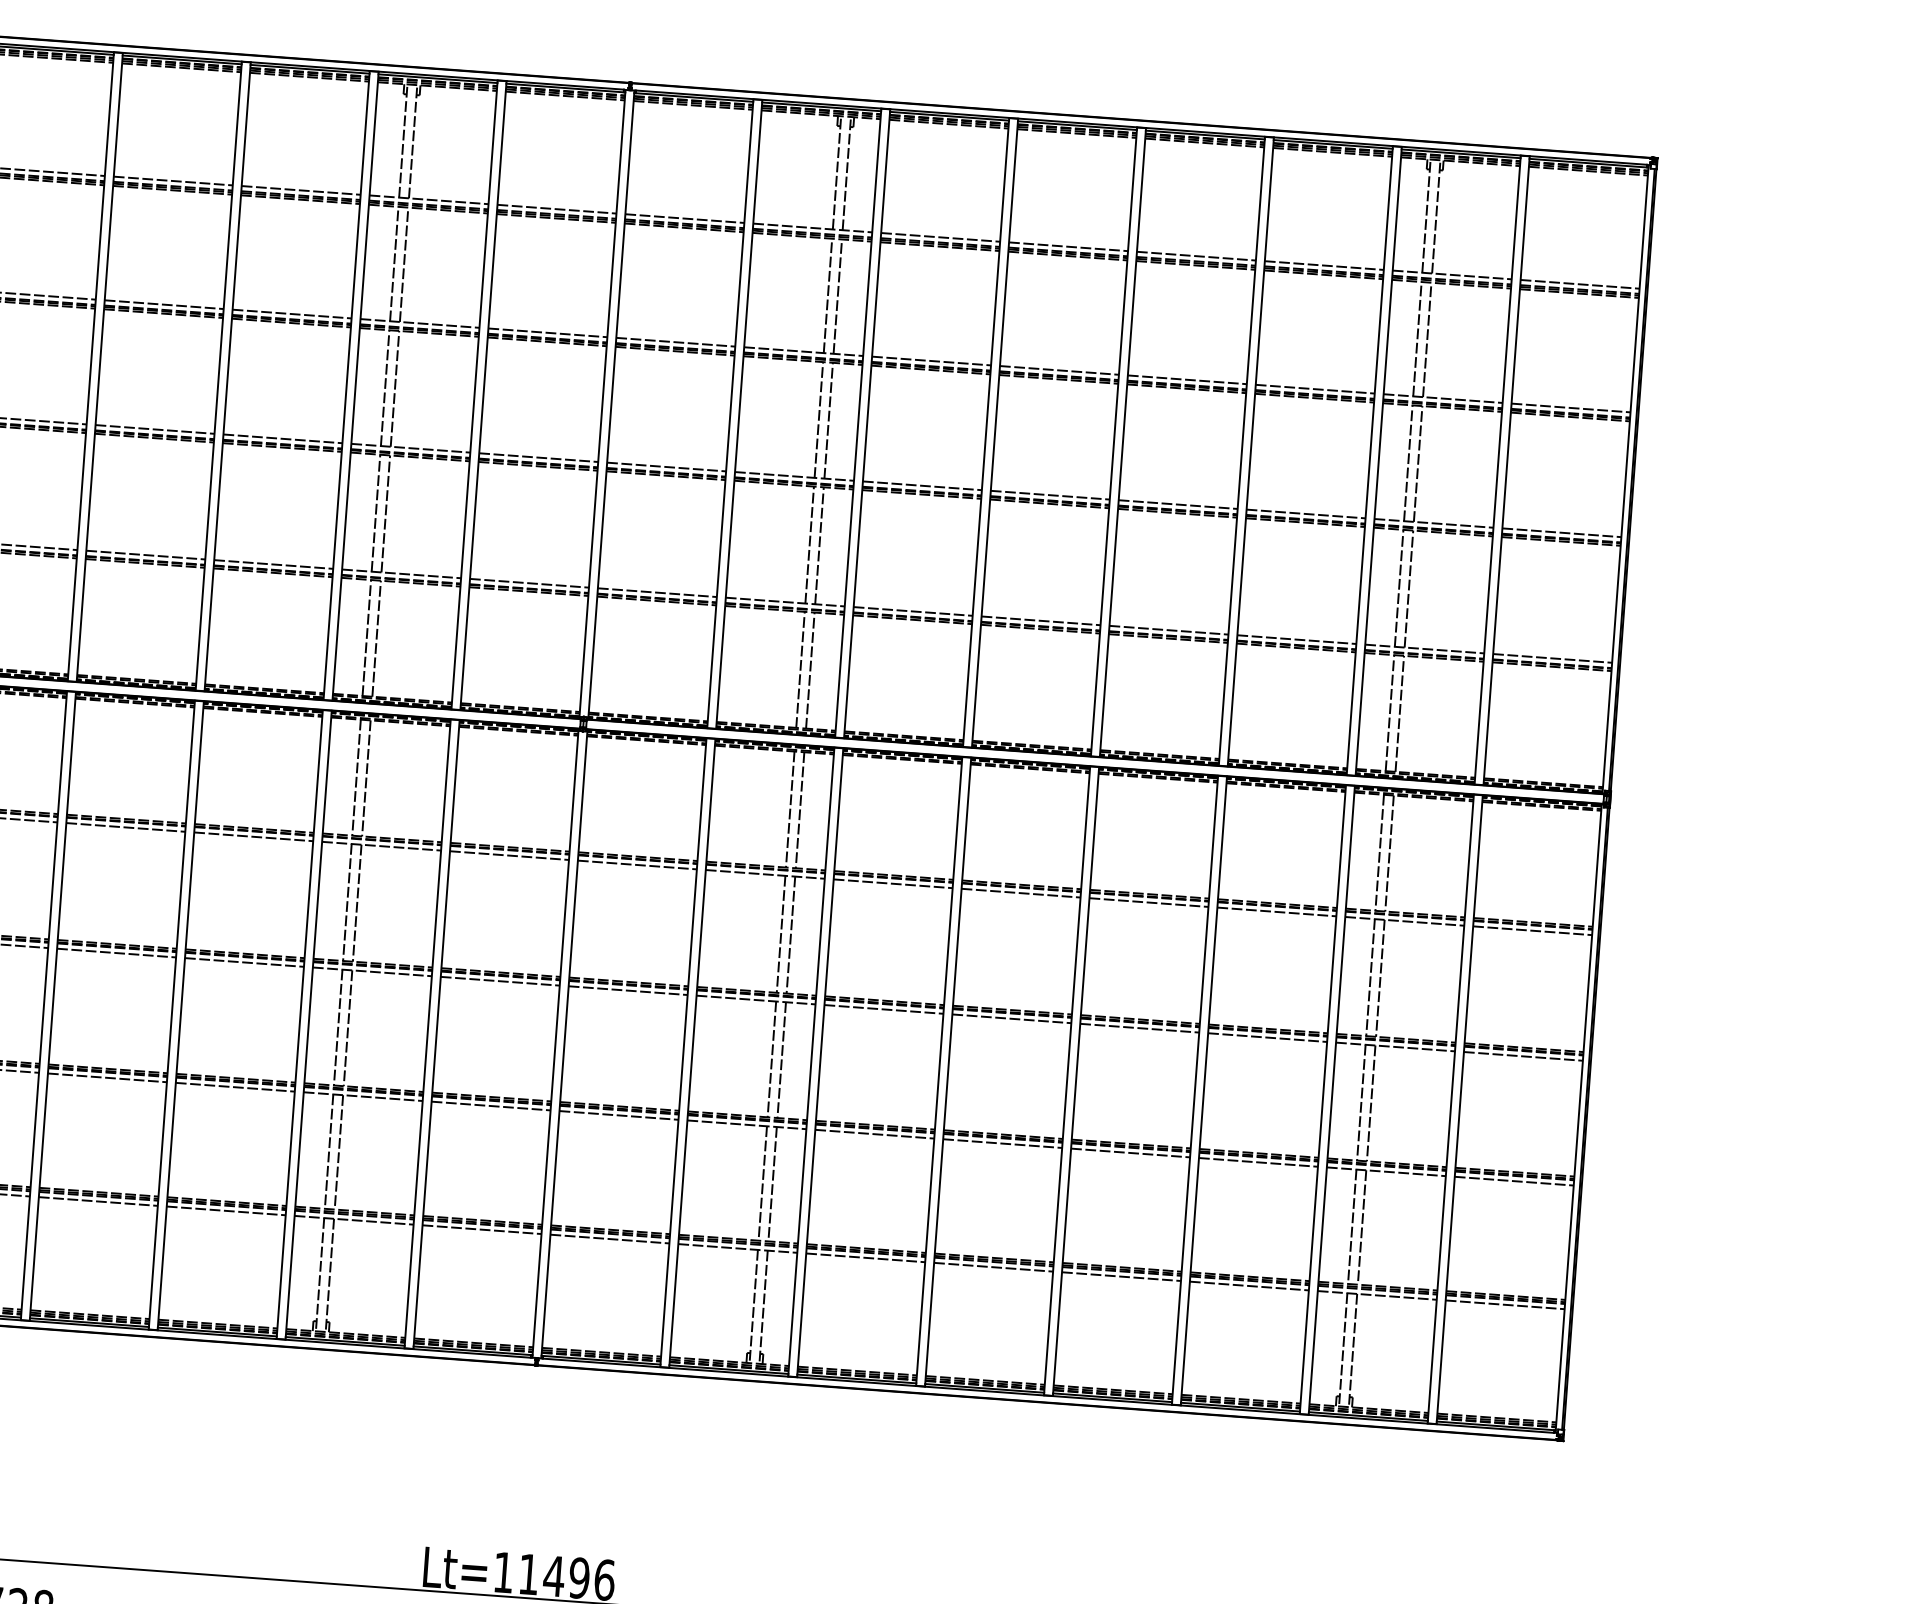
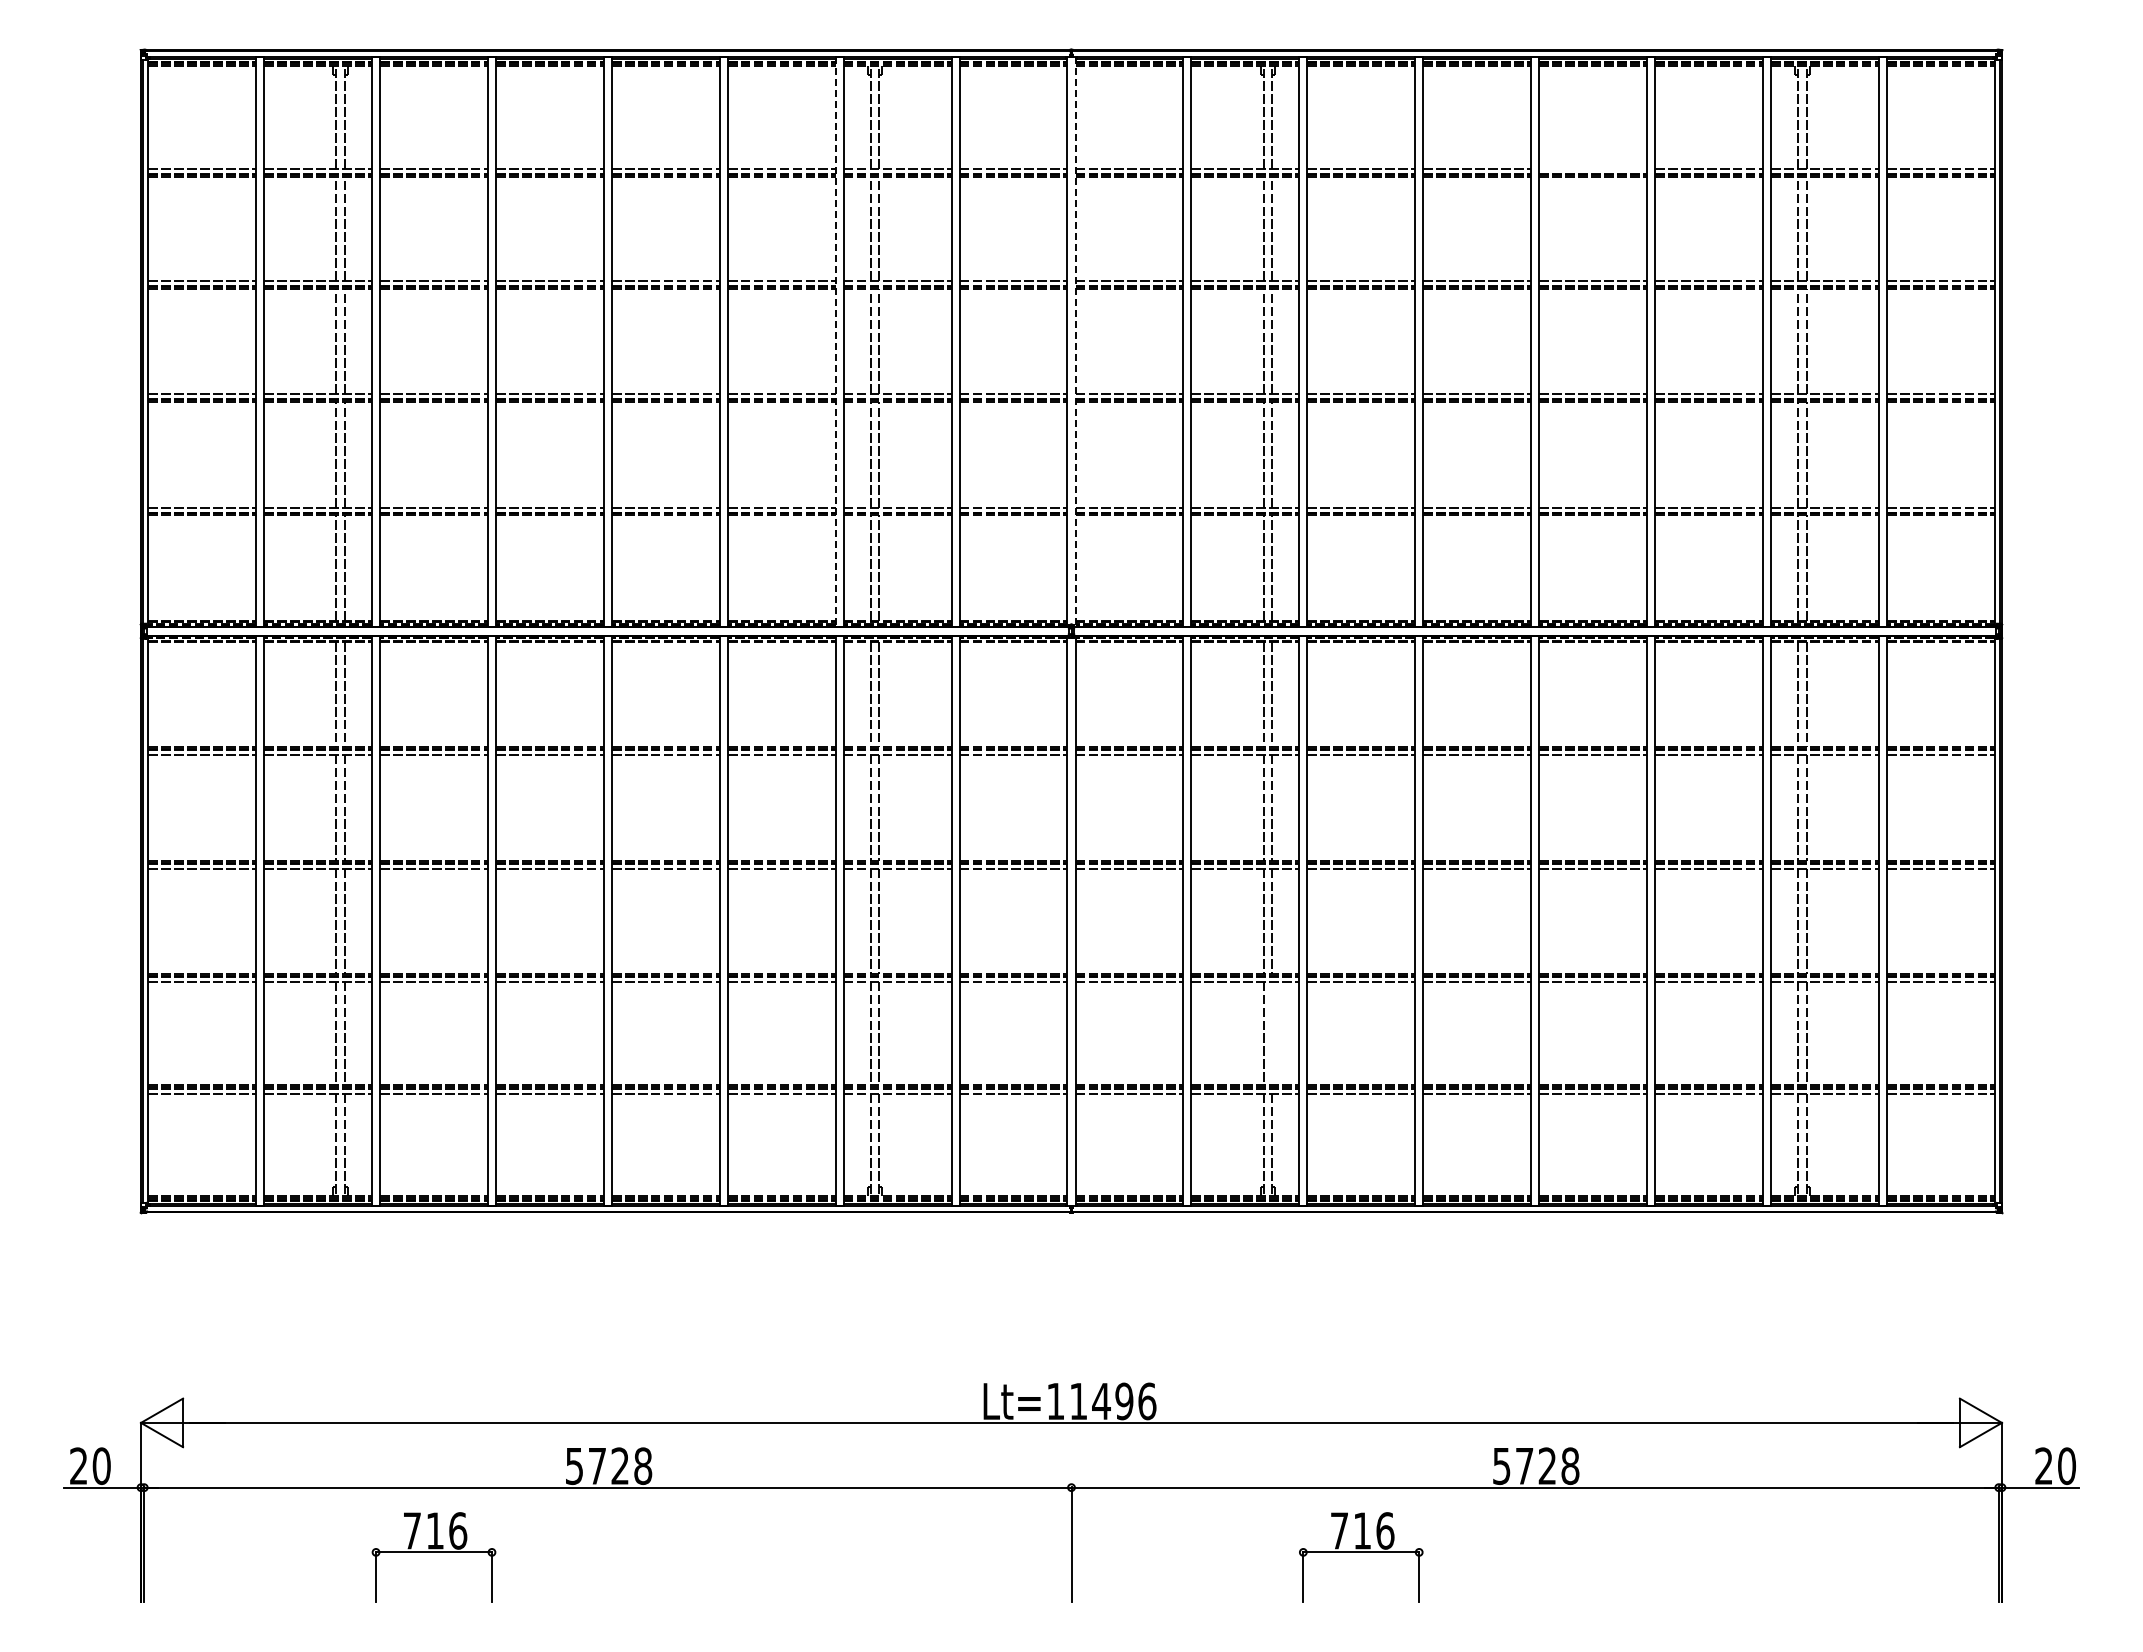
line: (1195, 255) -> (1592, 168), removed
line: (346, 385) -> (835, 341), solid -> dashed
line: (611, 404) -> (1075, 341), solid -> dashed
line: (772, 1184) -> (1272, 1033), removed

